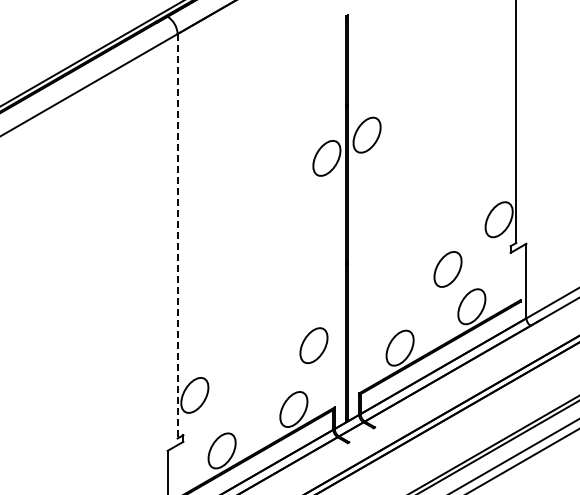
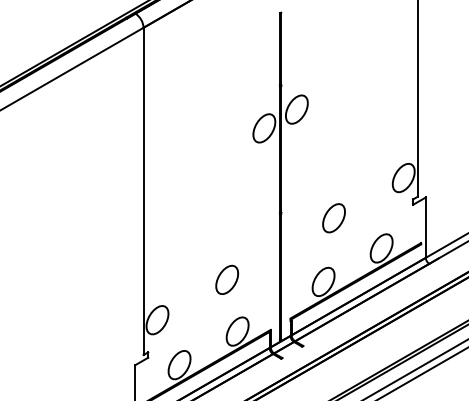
line: (177, 236) -> (143, 191), dashed -> solid
part: (447, 269) -> (333, 218), moved
part: (313, 345) -> (226, 279), moved

